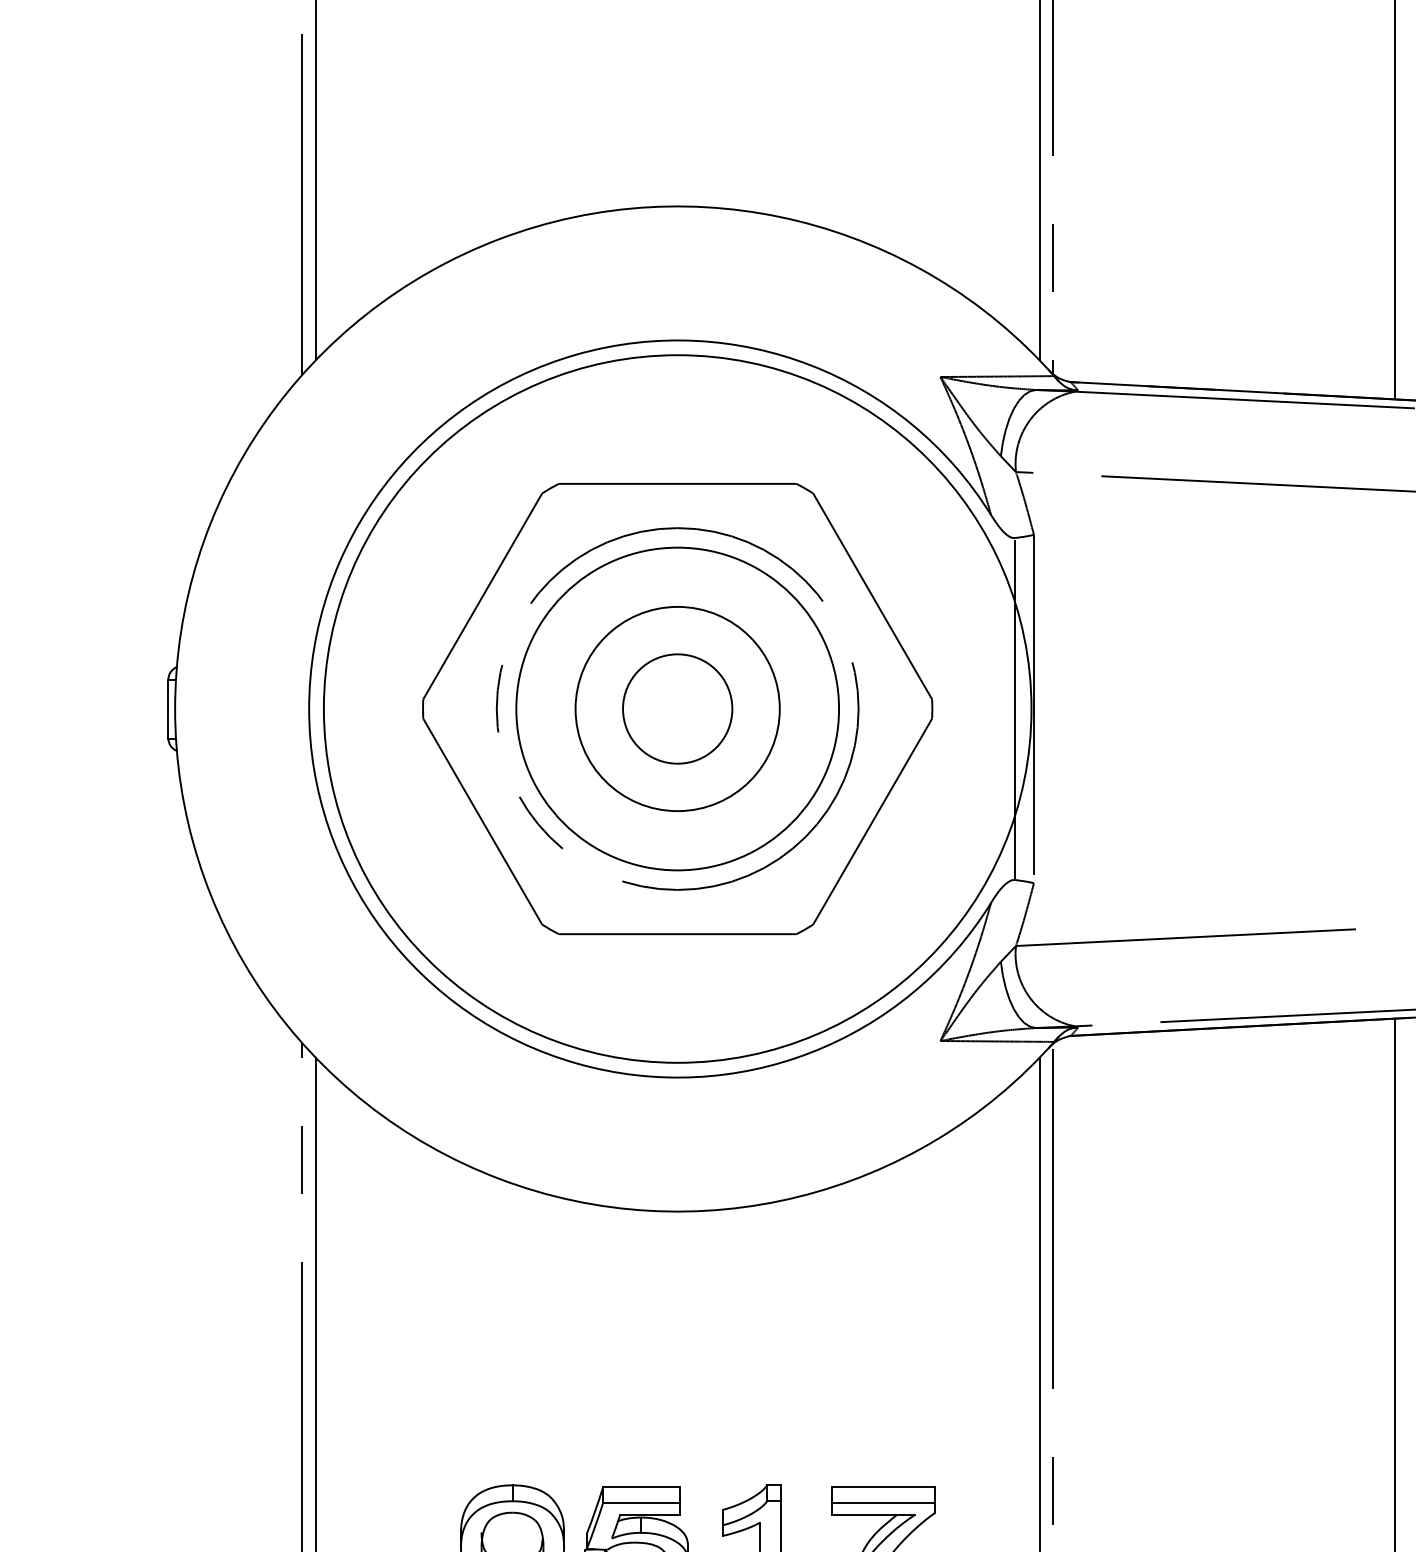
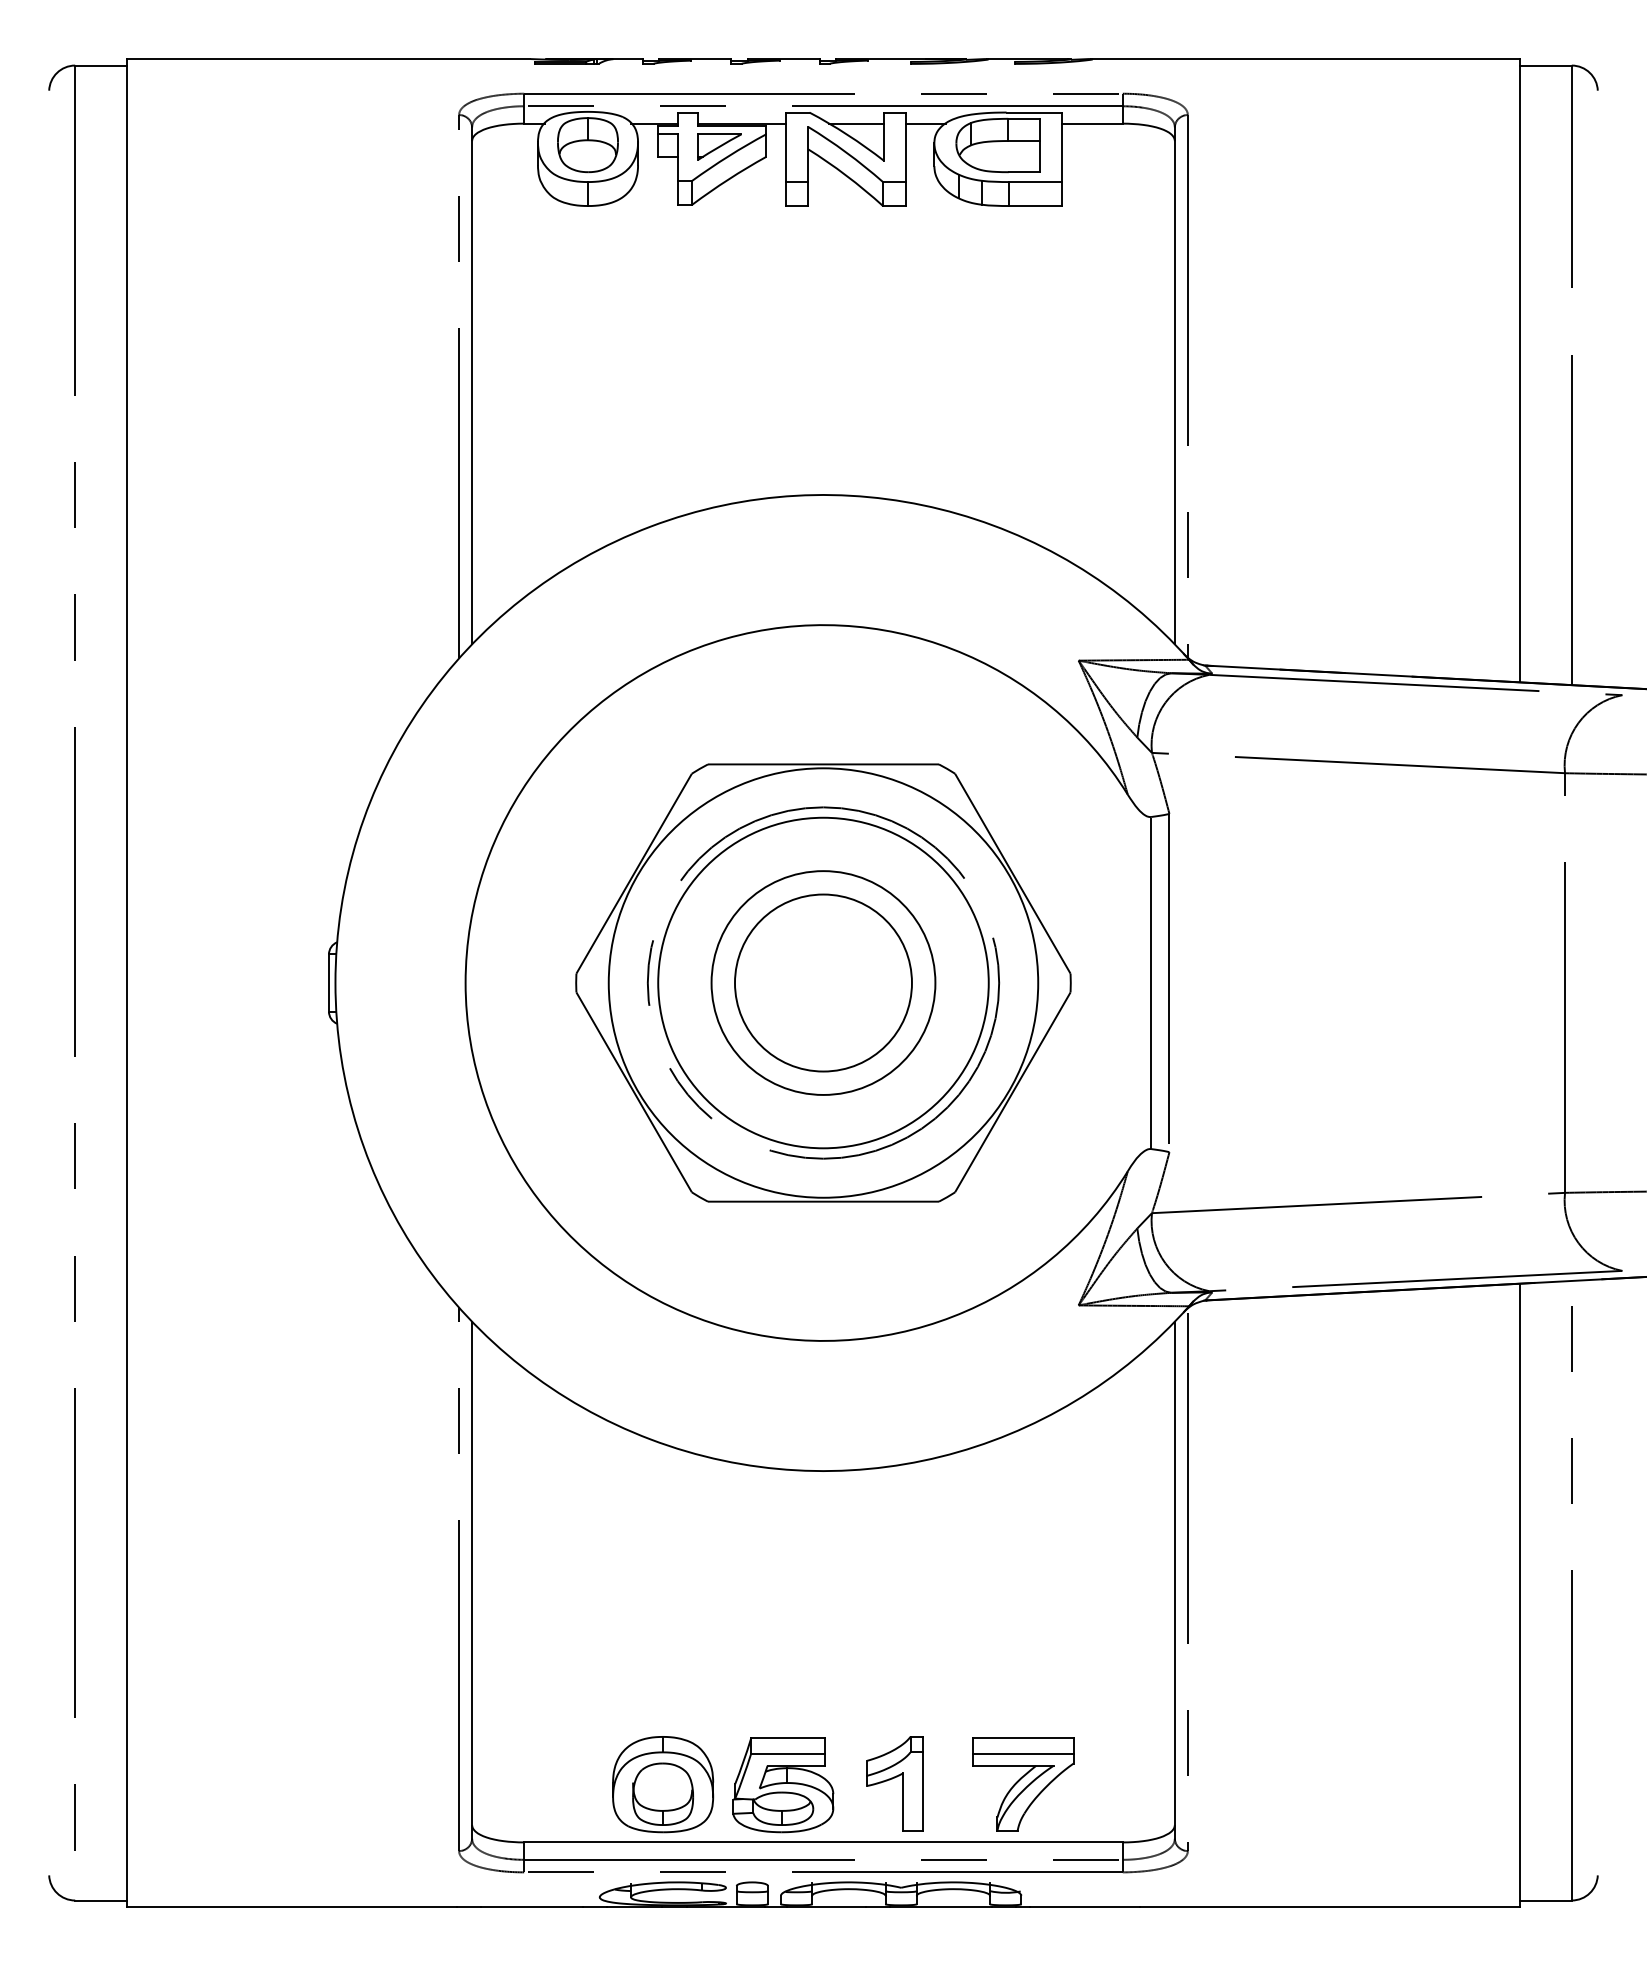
circle: (677, 708) -> (823, 982), size x0.62
circle: (677, 708) -> (823, 982), size x0.71
circle: (677, 708) -> (823, 982), size x1.67
circle: (677, 708) -> (823, 982), size x1.67

